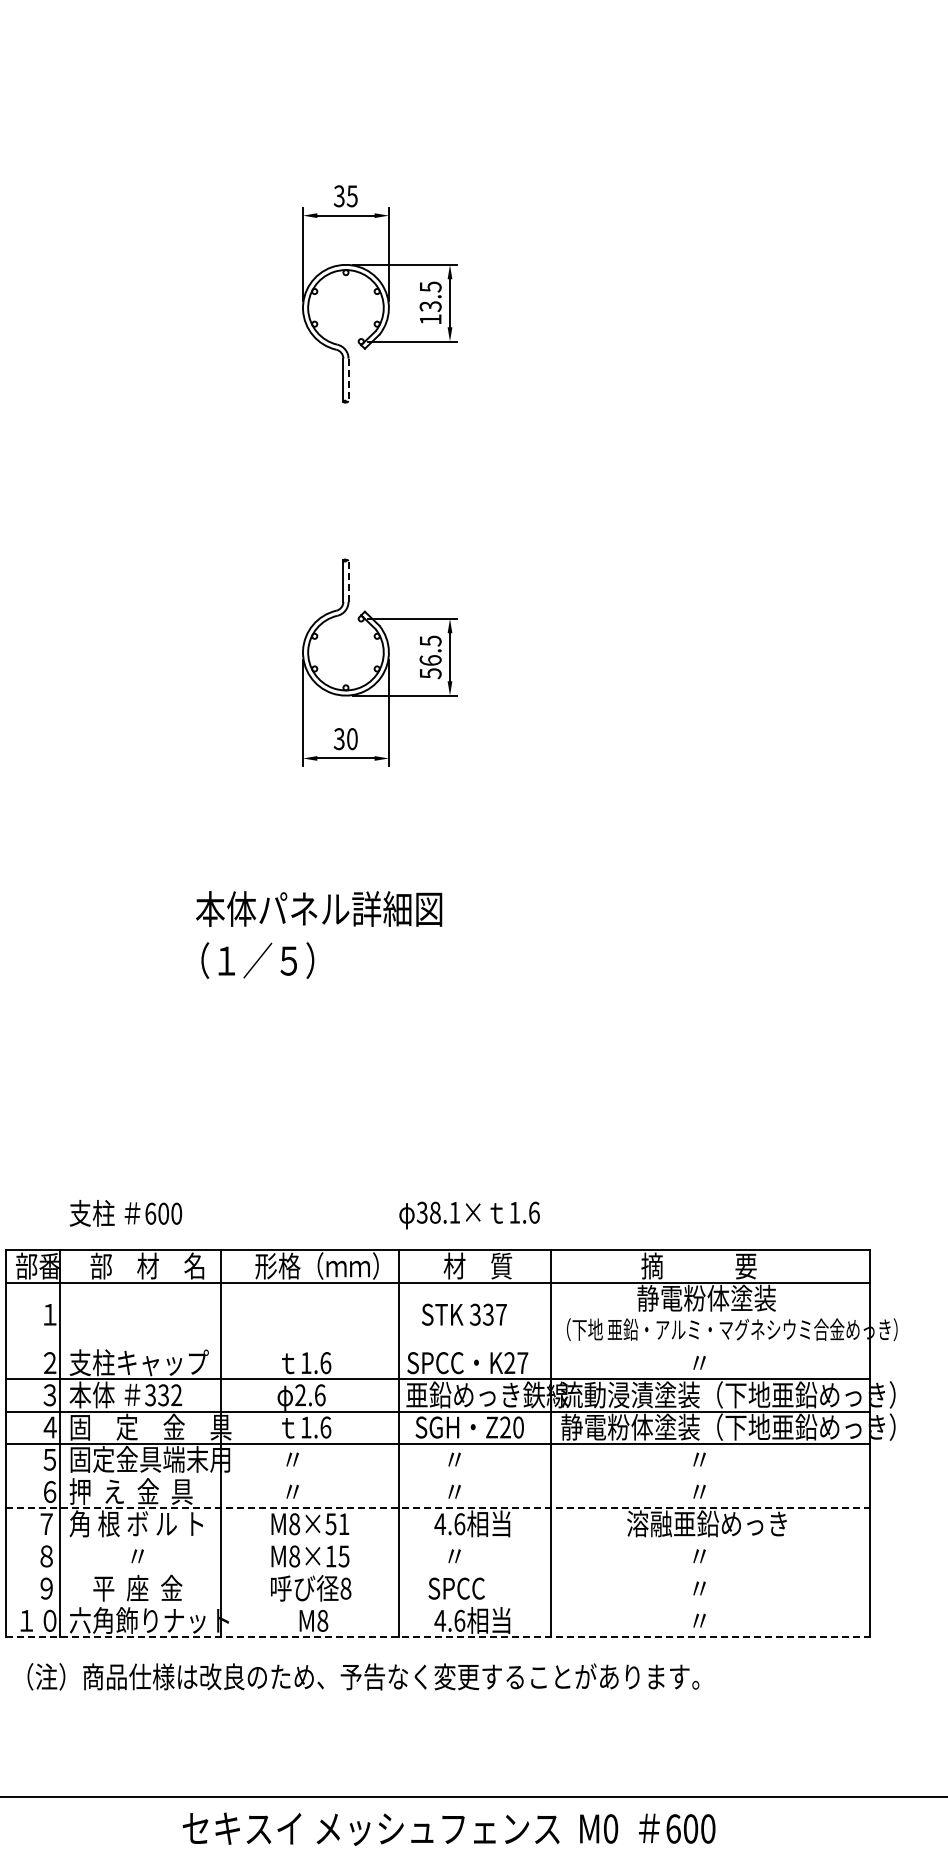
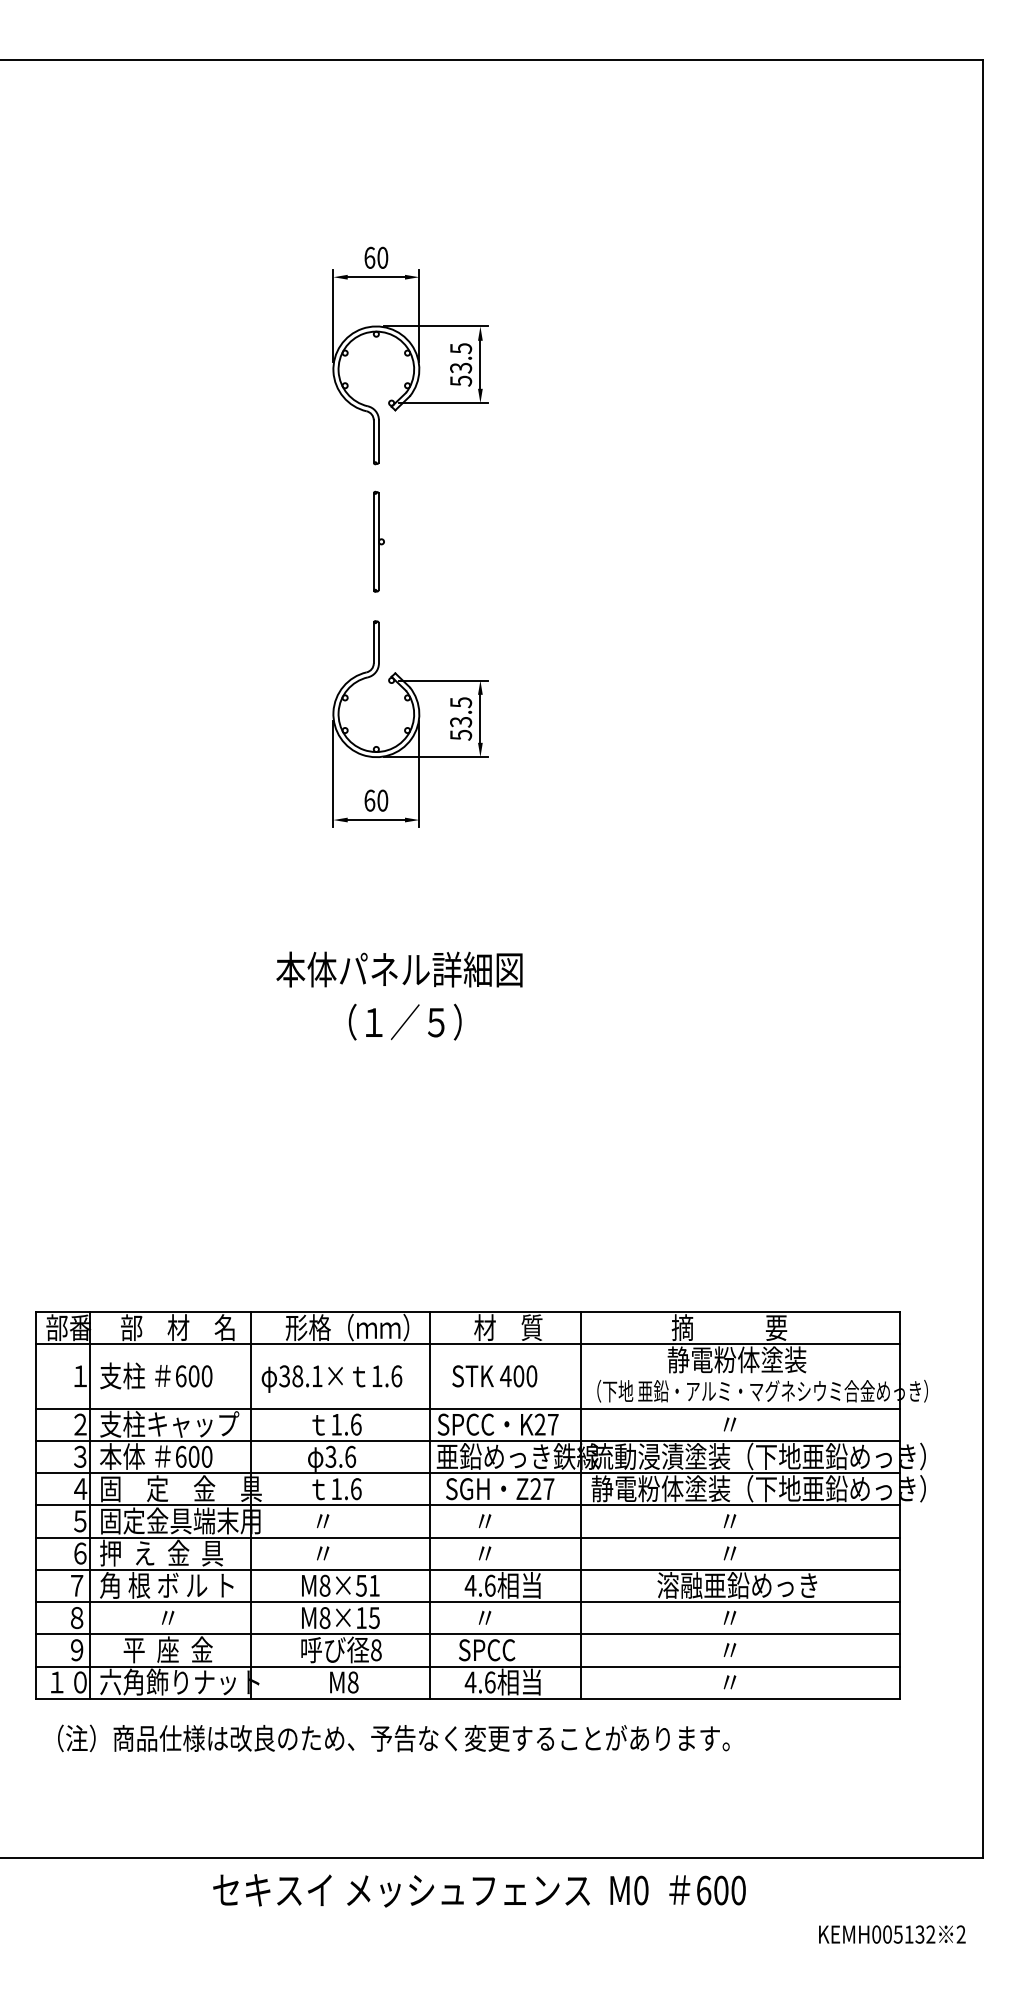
text: (346, 195) -> (376, 257), 35 -> 60
text: (431, 318) -> (461, 380), 13.5 -> 53.5
line: (348, 379) -> (378, 441), dashed -> solid
part: (348, 479) -> (378, 541), added
line: (348, 580) -> (378, 642), dashed -> solid
text: (431, 659) -> (461, 721), 56.5 -> 53.5
text: (339, 738) -> (369, 800), 30 -> 60
text: (319, 908) -> (399, 969), moved
text: (257, 959) -> (404, 1021), moved
text: (126, 1212) -> (156, 1375), moved
text: (469, 1214) -> (331, 1378), moved
text: (488, 1314) -> (518, 1376), 337 -> 400
line: (438, 1346) -> (468, 1408), added
text: (163, 1394) -> (193, 1456), 332 -> 600
text: (300, 1394) -> (330, 1456), 2.6 -> 3.6
text: (518, 1427) -> (548, 1489), Z20 -> Z27
line: (438, 1475) -> (468, 1537), added
line: (438, 1507) -> (468, 1569), dashed -> solid
line: (438, 1540) -> (468, 1602), added
line: (438, 1572) -> (468, 1634), added
line: (438, 1604) -> (468, 1666), added
line: (438, 1636) -> (468, 1698), dashed -> solid

